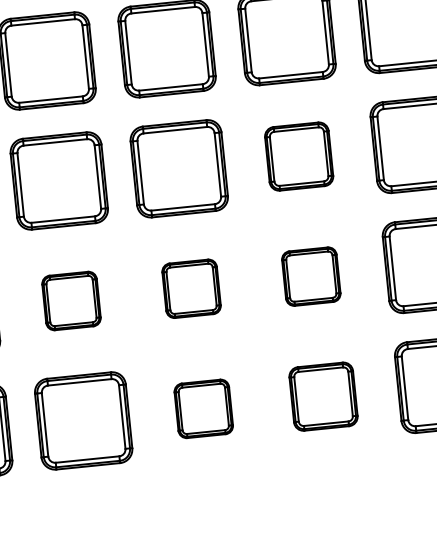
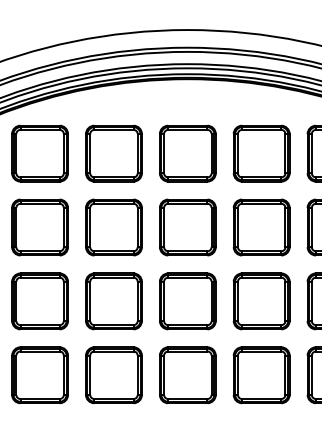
part: (298, 156) -> (261, 227), size x1.43
part: (311, 276) -> (261, 301), size x1.67
part: (190, 288) -> (187, 301), size x1.67
part: (70, 301) -> (113, 301), size x1.67
part: (323, 396) -> (261, 375), size x1.43
part: (203, 409) -> (187, 375), size x1.67

